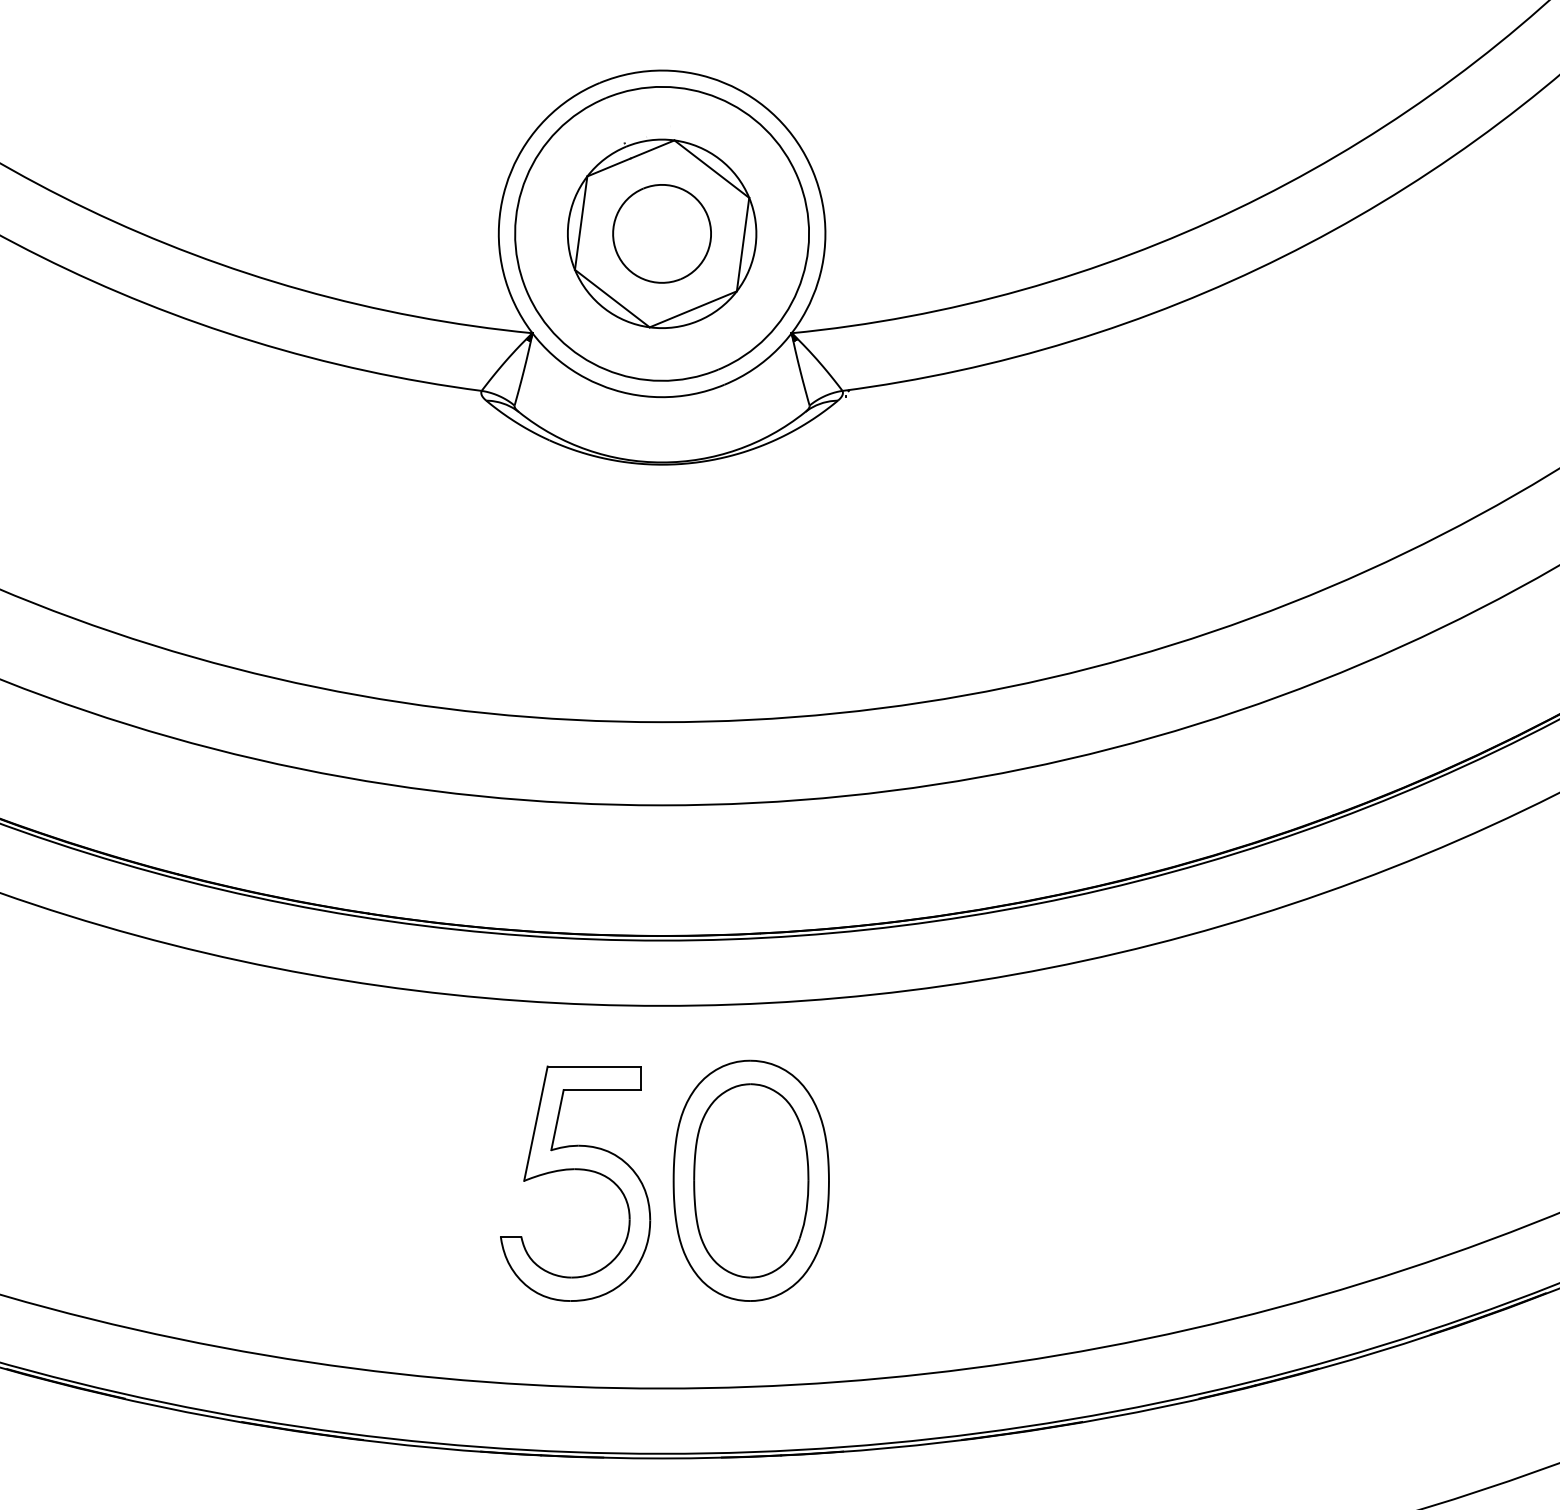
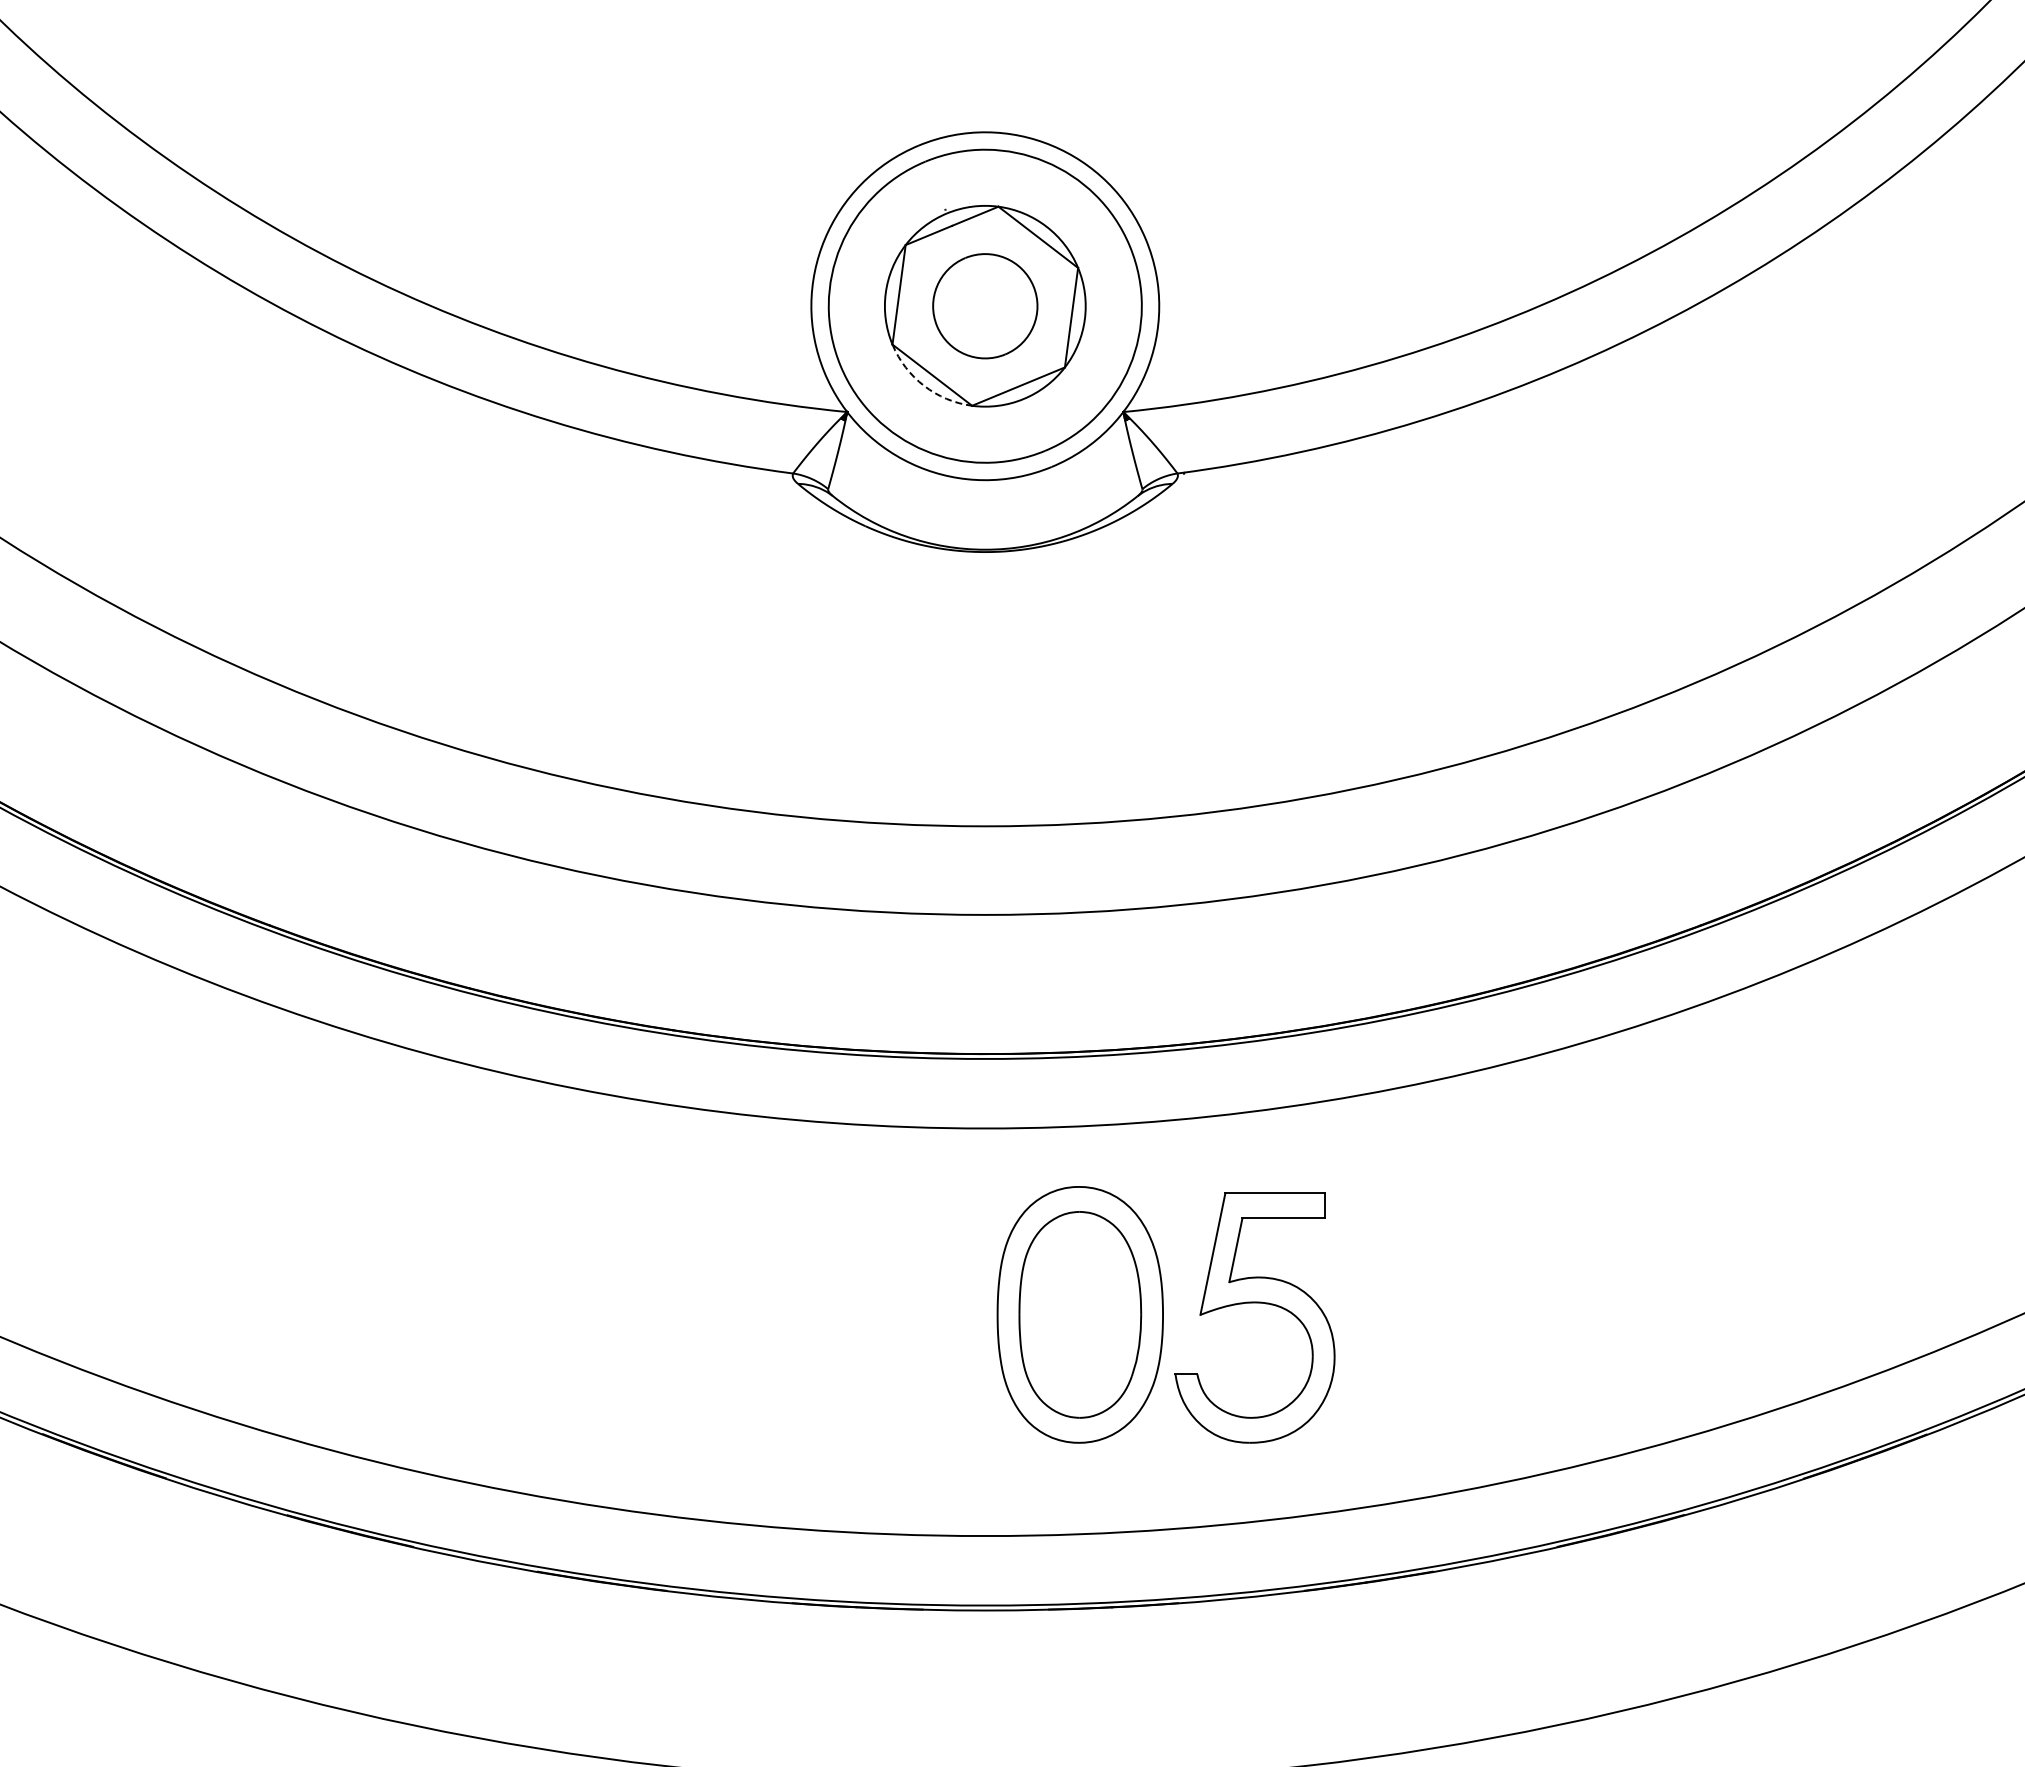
arc: (605, 308) -> (924, 385), solid -> dashed
part: (574, 1170) -> (1254, 1303), moved

